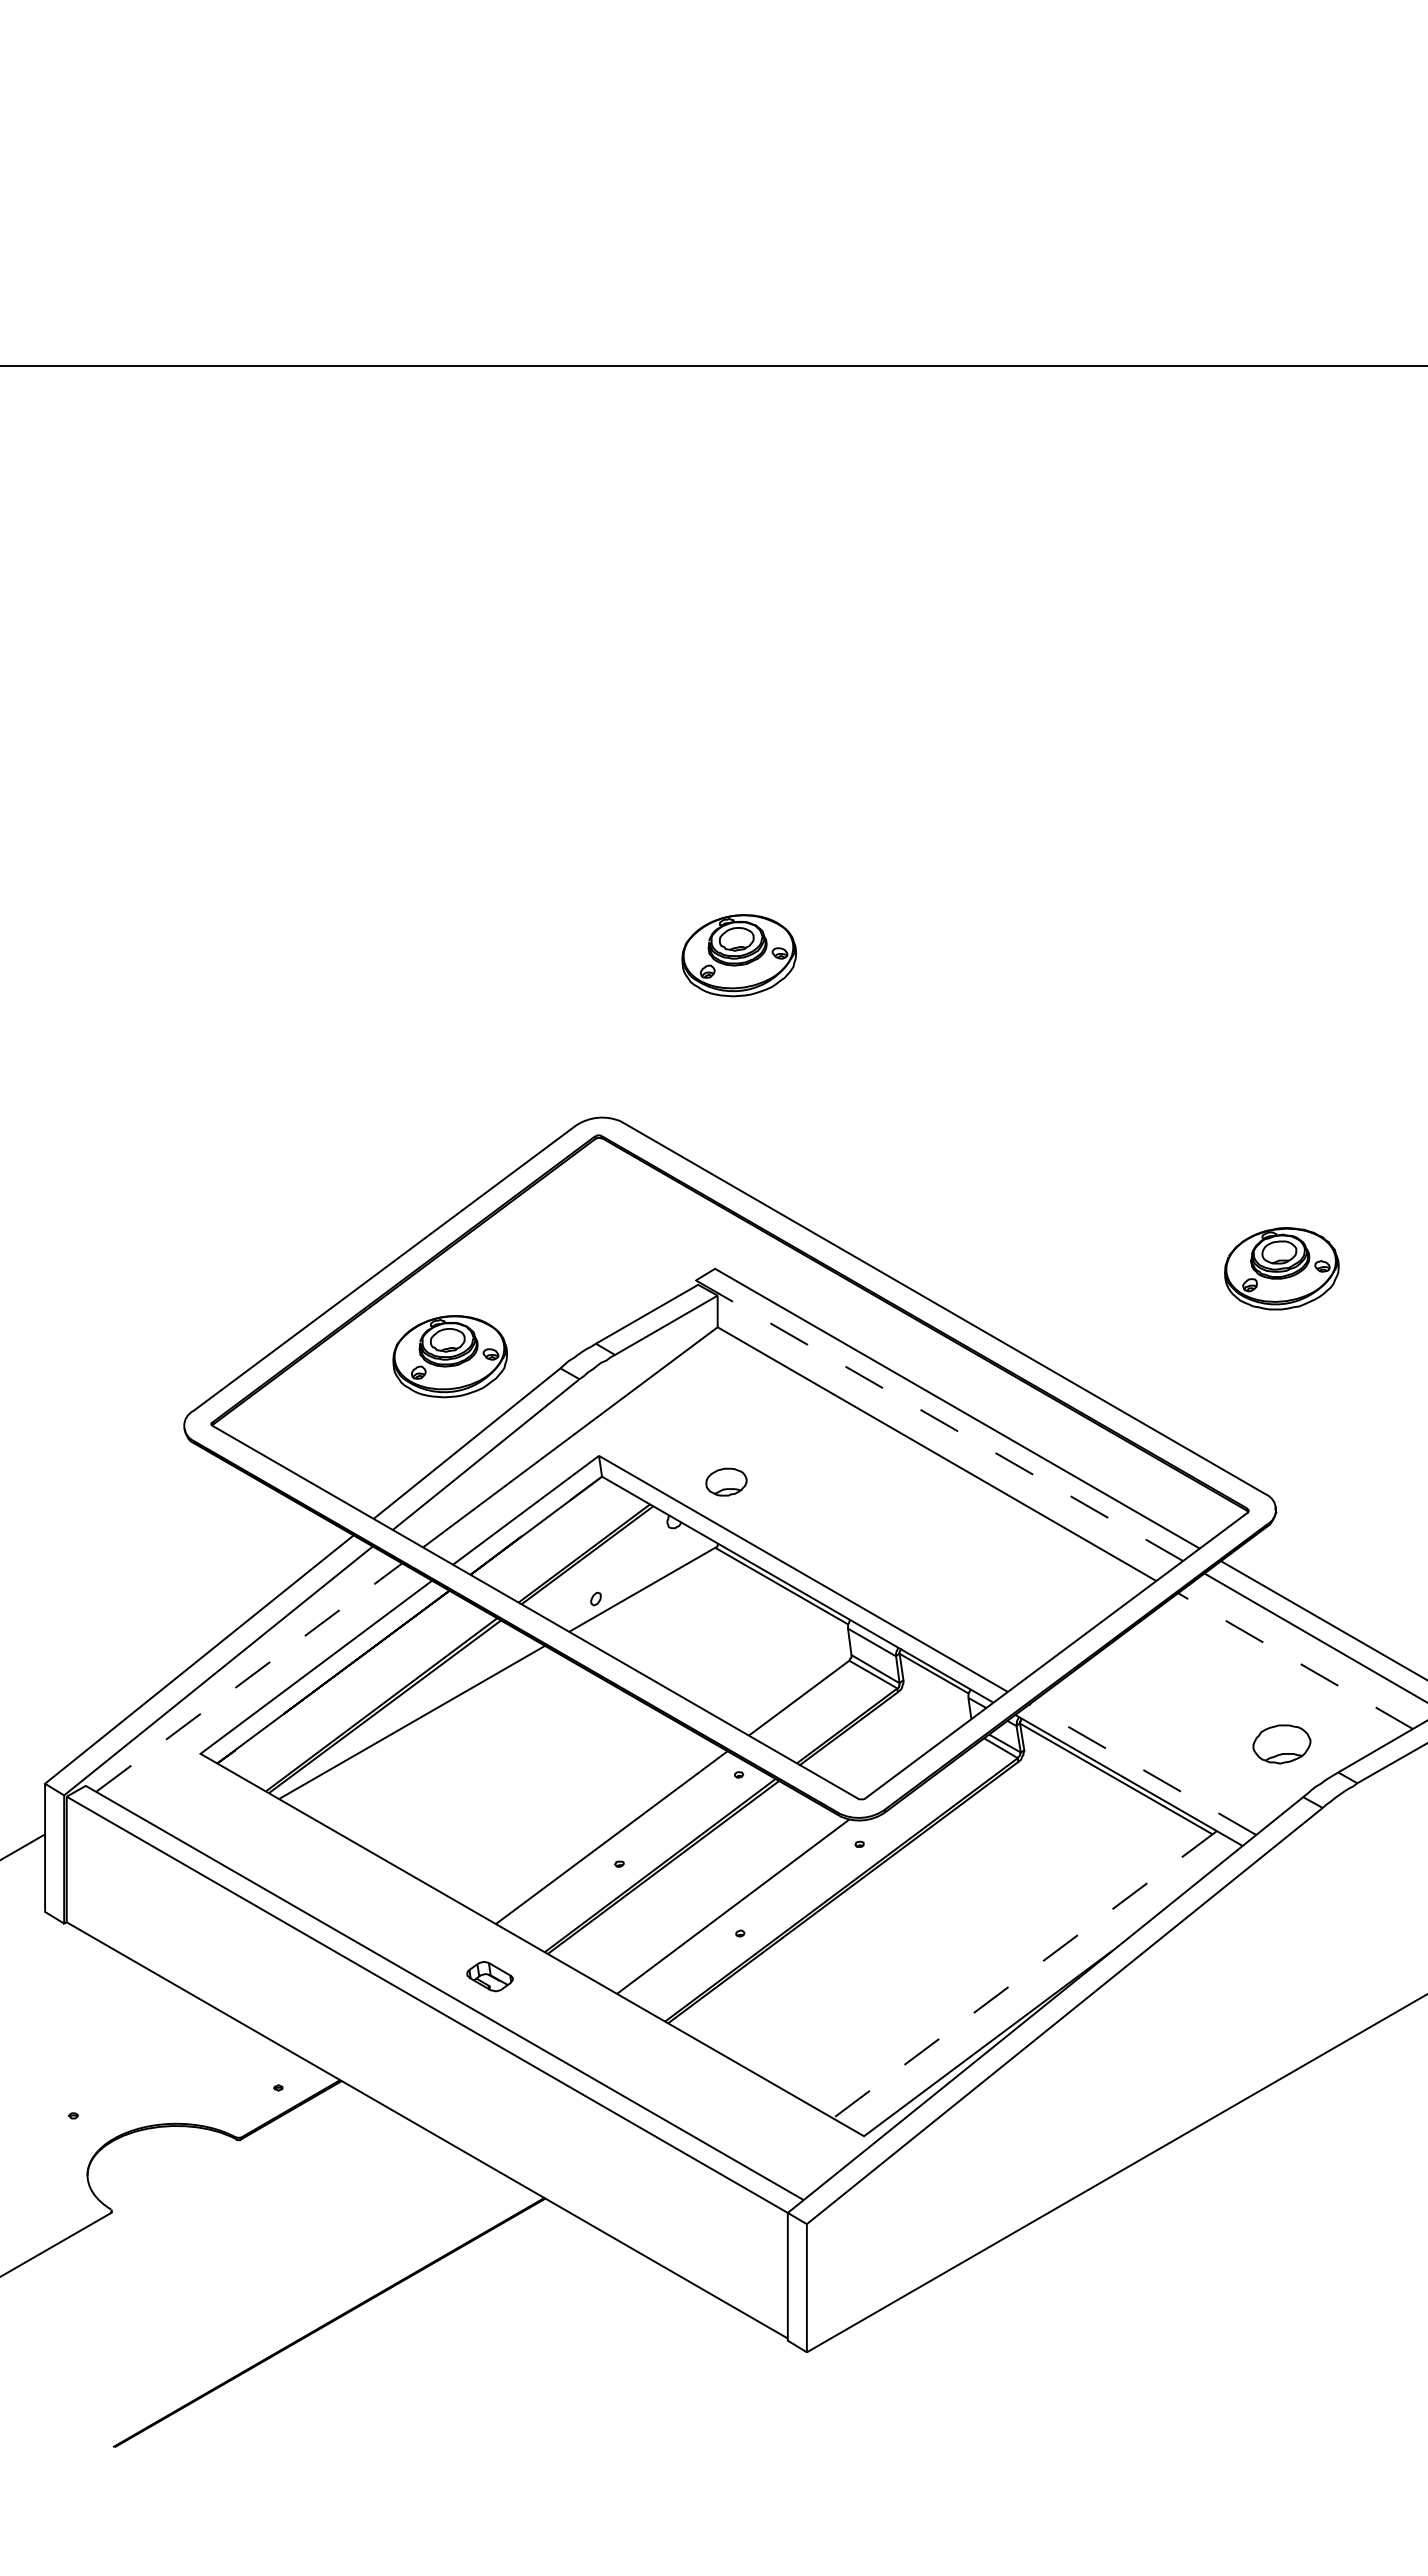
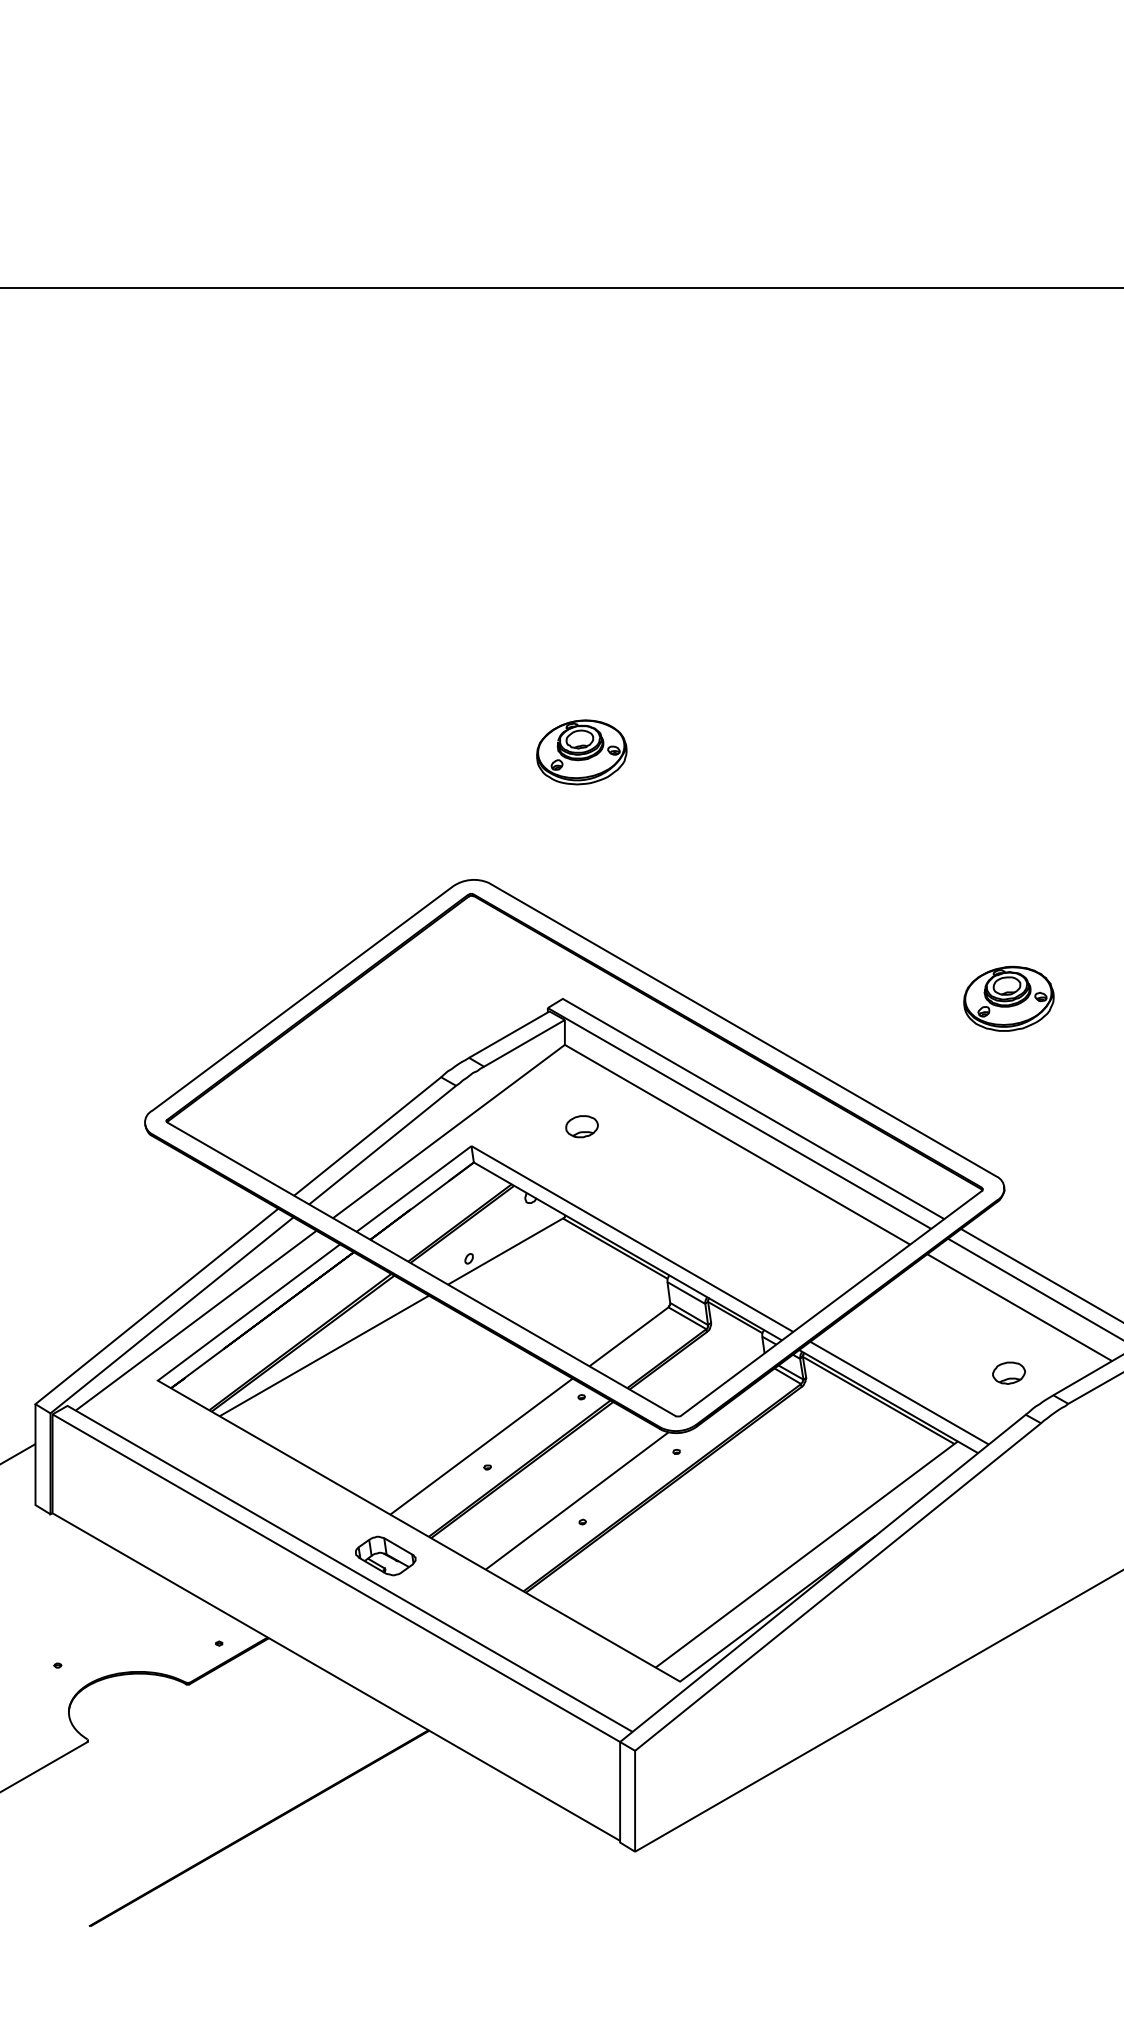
part: (449, 1356) -> (353, 1067), removed
line: (936, 1419) -> (737, 1117), dashed -> solid
part: (726, 1481) -> (582, 1126), moved
line: (1295, 1661) -> (1019, 1307), dashed -> solid
line: (249, 1677) -> (196, 1320), dashed -> solid
part: (1281, 1744) -> (1008, 1373), size x0.71
line: (1142, 1769) -> (899, 1392), dashed -> solid
line: (1024, 1974) -> (806, 1554), dashed -> solid
part: (489, 1976) -> (385, 1555), size x1.67

